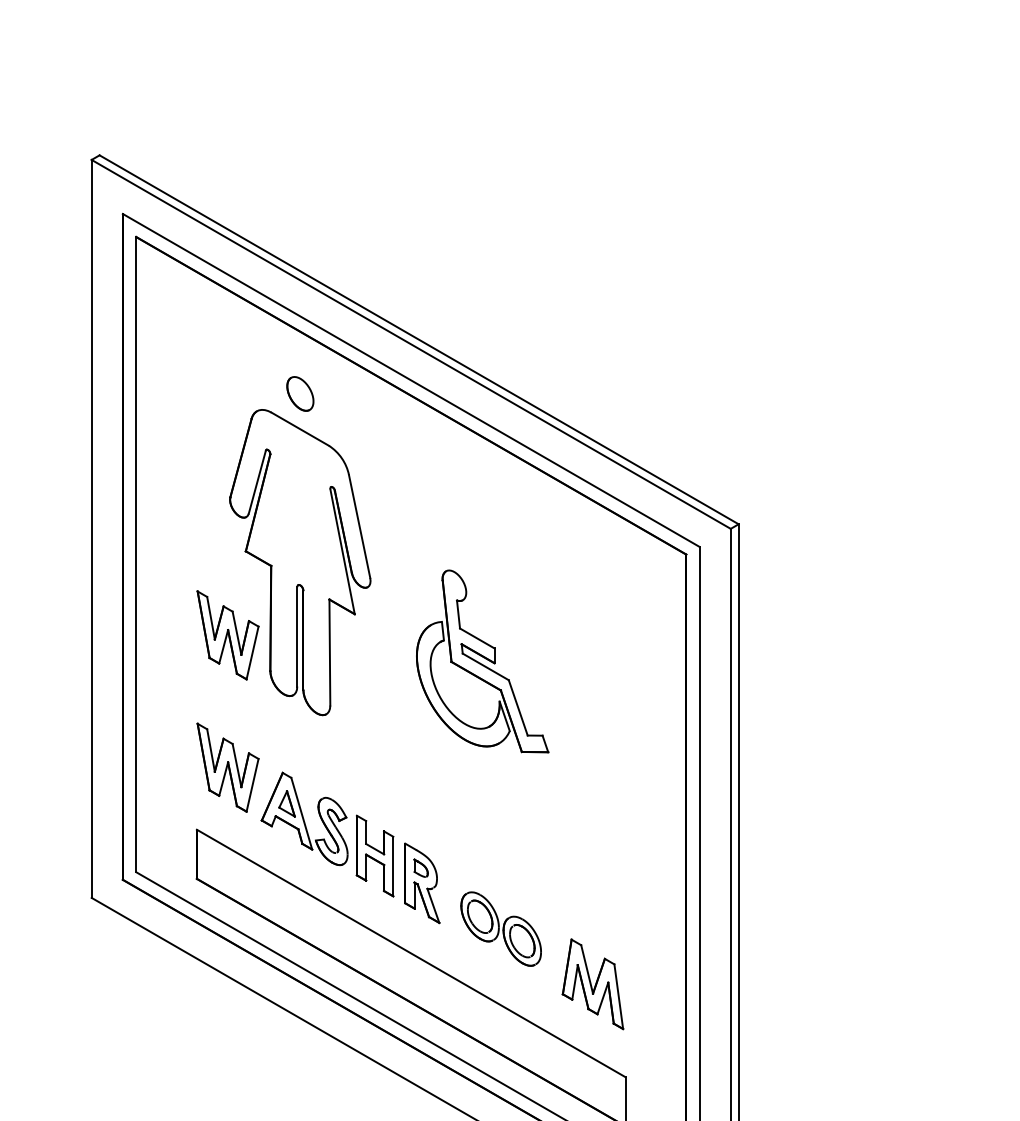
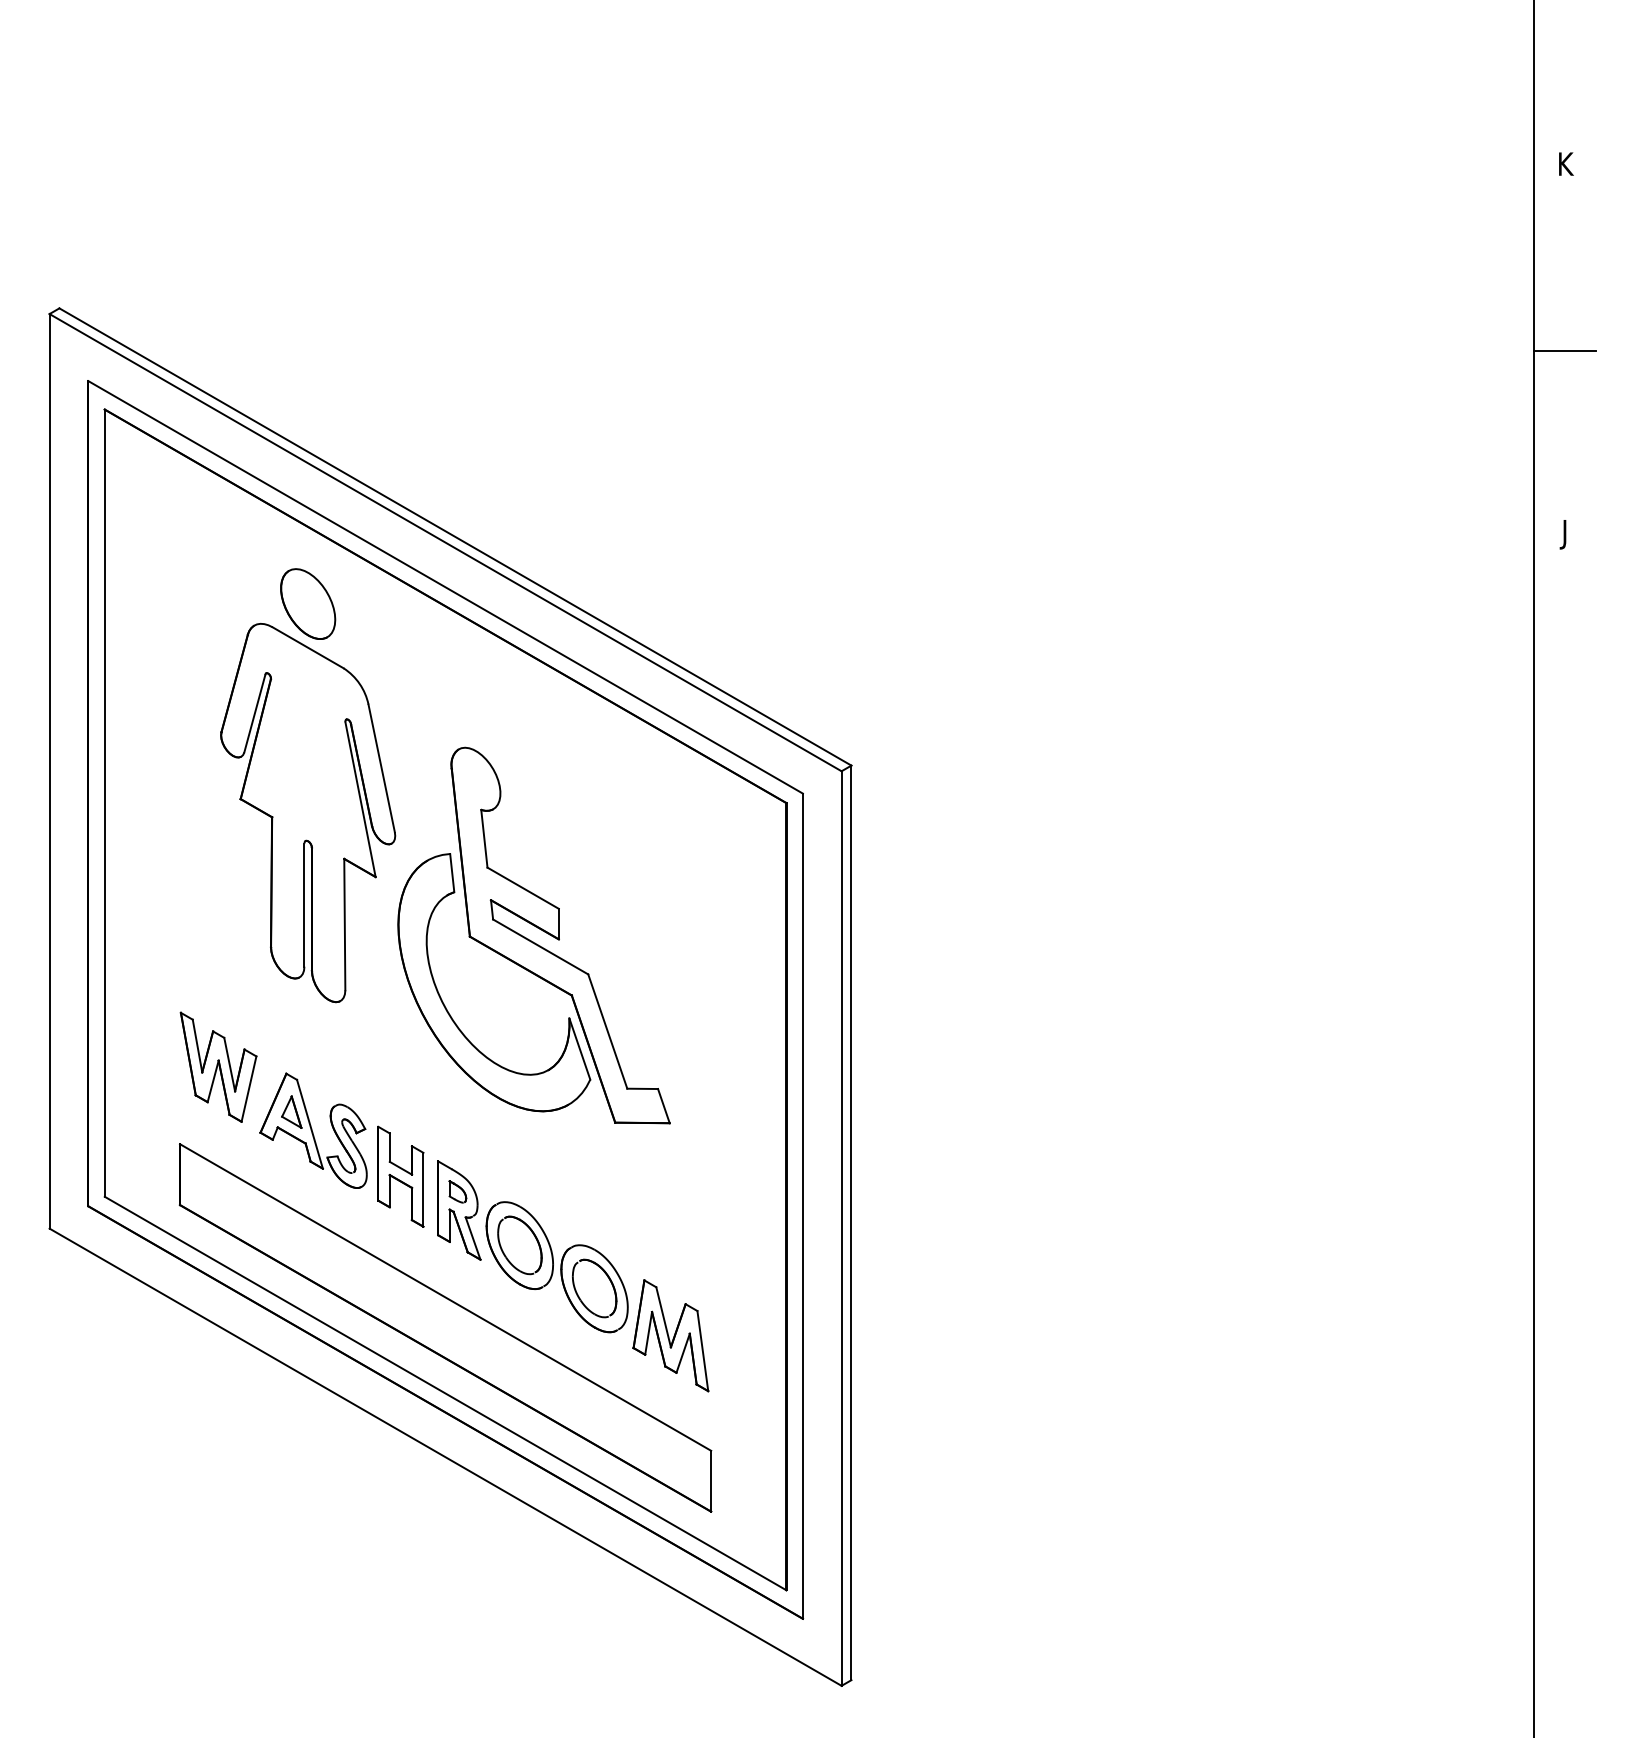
part: (300, 393) -> (308, 603), size x1.67
part: (227, 634) -> (218, 902), removed
part: (482, 661) -> (533, 935), size x1.67
part: (500, 929) -> (556, 1267), size x1.43

